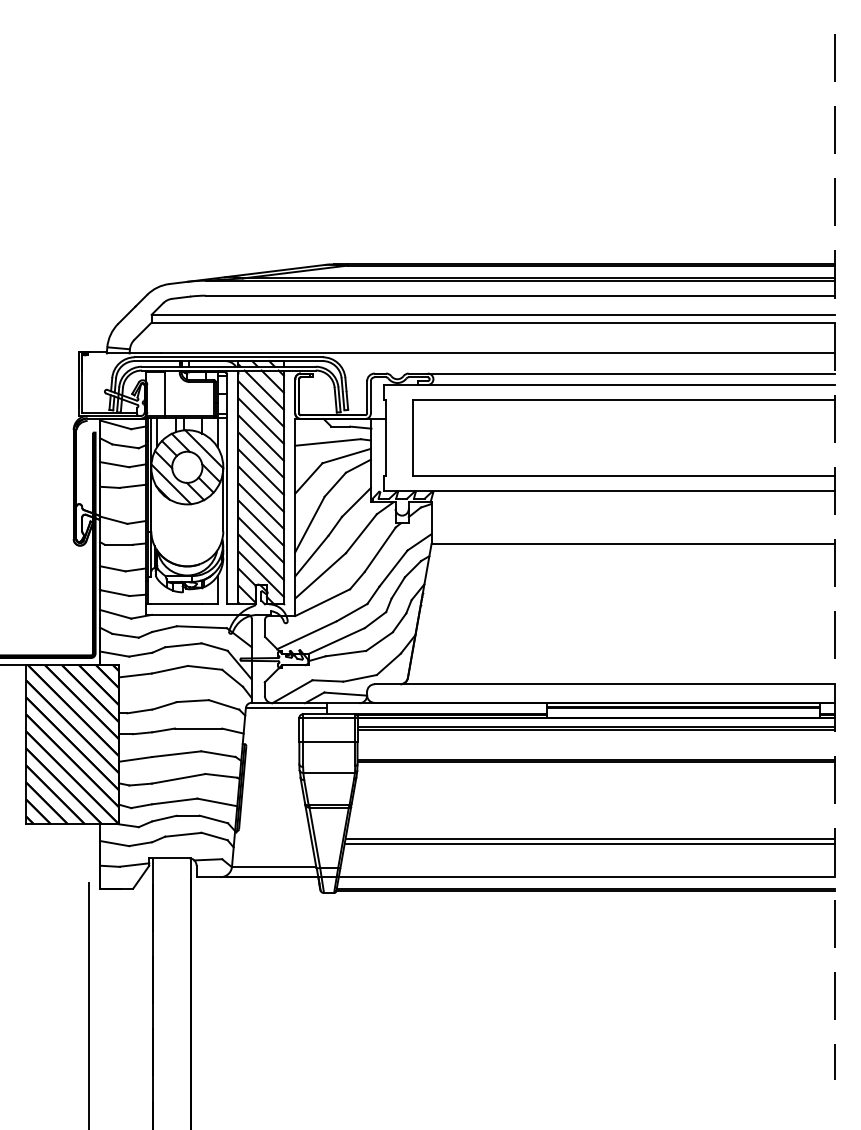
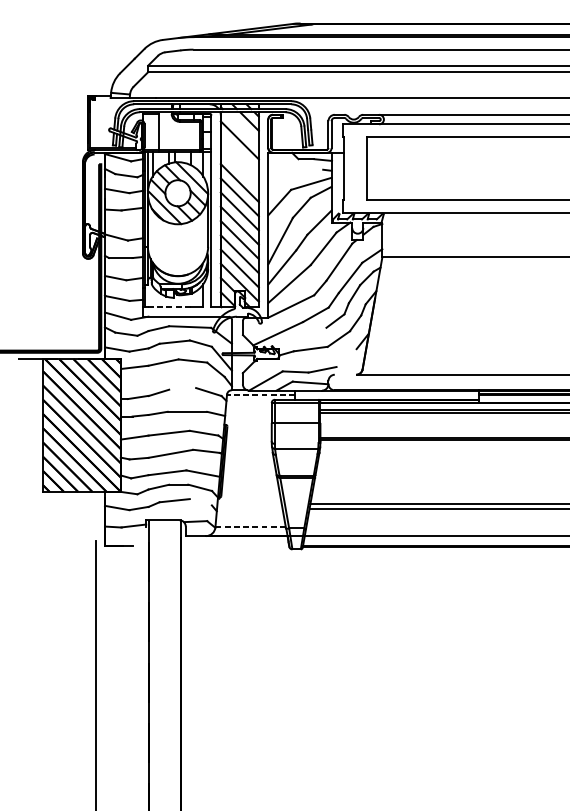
line: (263, 389) -> (241, 128), removed
line: (260, 420) -> (239, 154), removed
line: (260, 437) -> (239, 168), removed
line: (327, 442) -> (295, 172), removed
line: (176, 603) -> (168, 307), solid -> dashed
line: (336, 640) -> (302, 338), removed
line: (388, 663) -> (346, 357), removed
line: (387, 684) -> (345, 374), removed
line: (192, 701) -> (182, 389), removed
line: (286, 708) -> (261, 395), solid -> dashed
line: (214, 836) -> (200, 502), removed
line: (273, 866) -> (250, 527), solid -> dashed
line: (141, 876) -> (139, 535), removed

